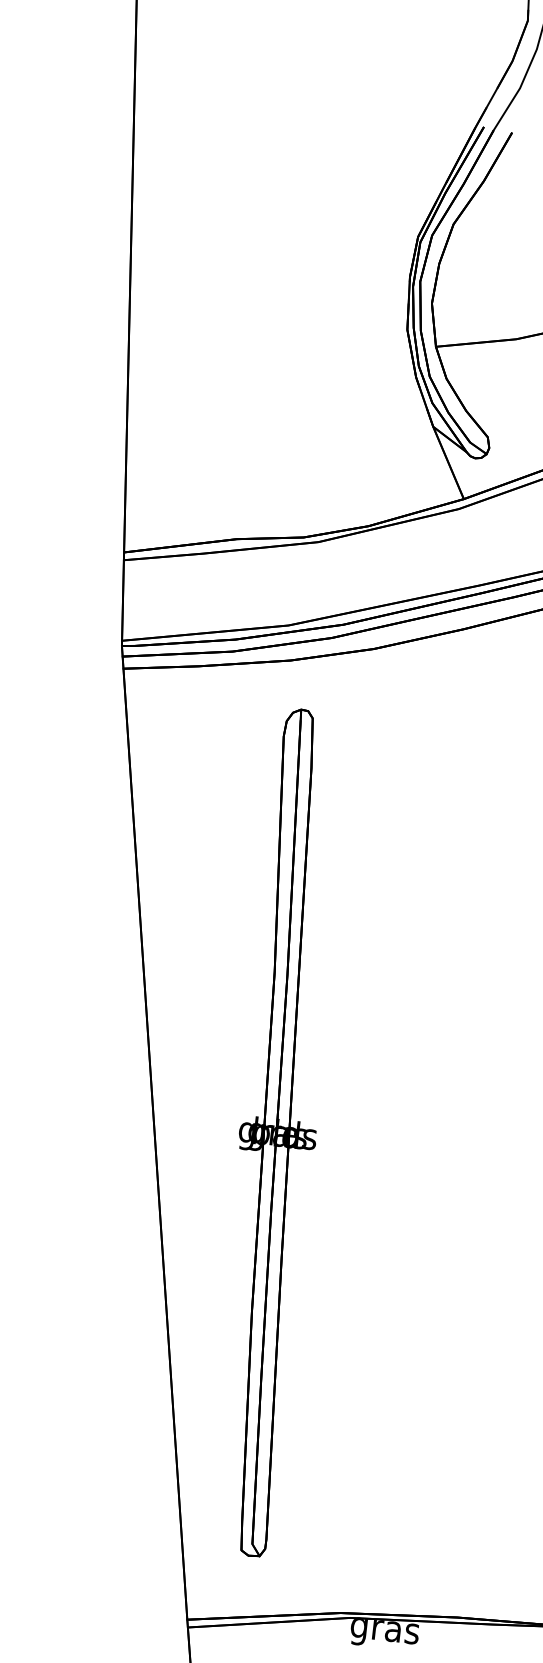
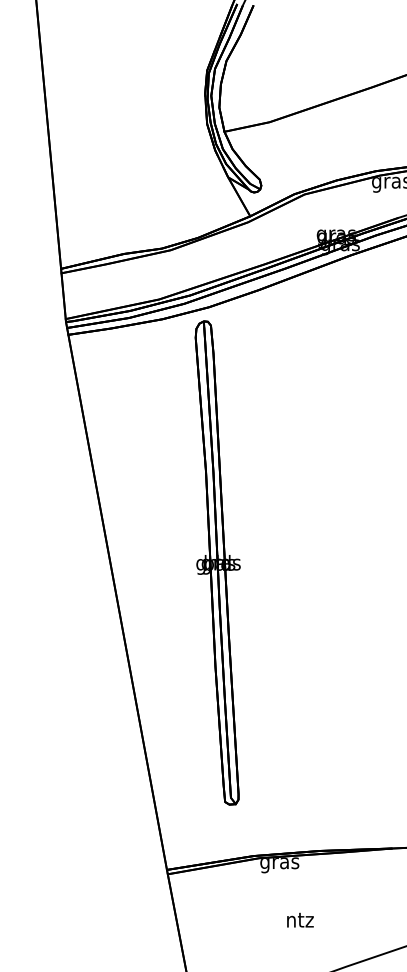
part: (276, 1131) -> (217, 562), moved

